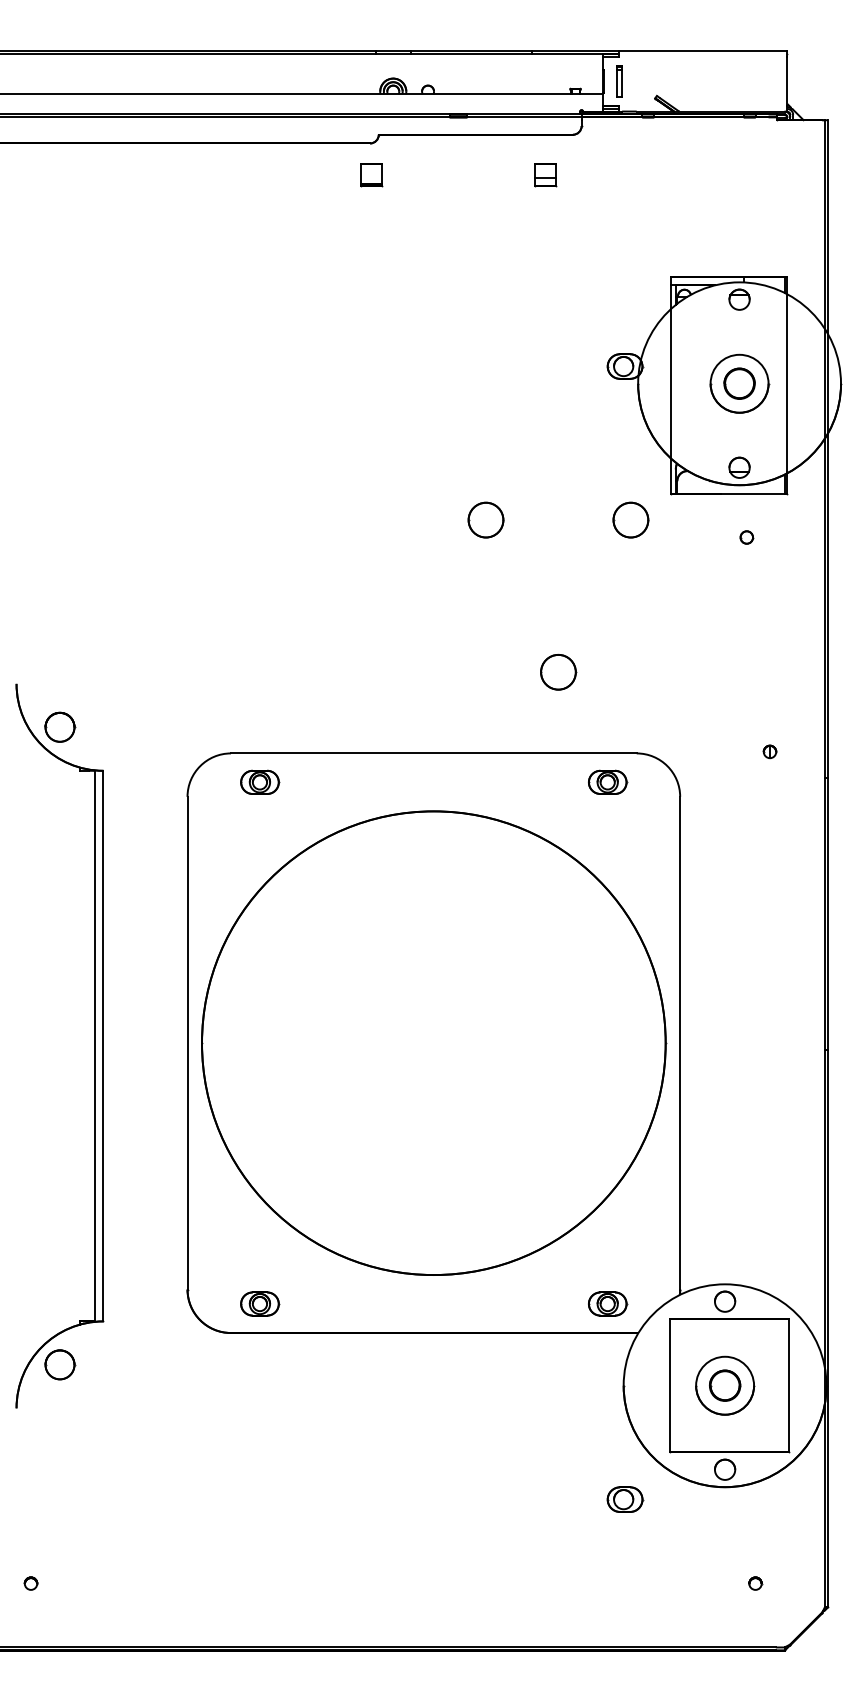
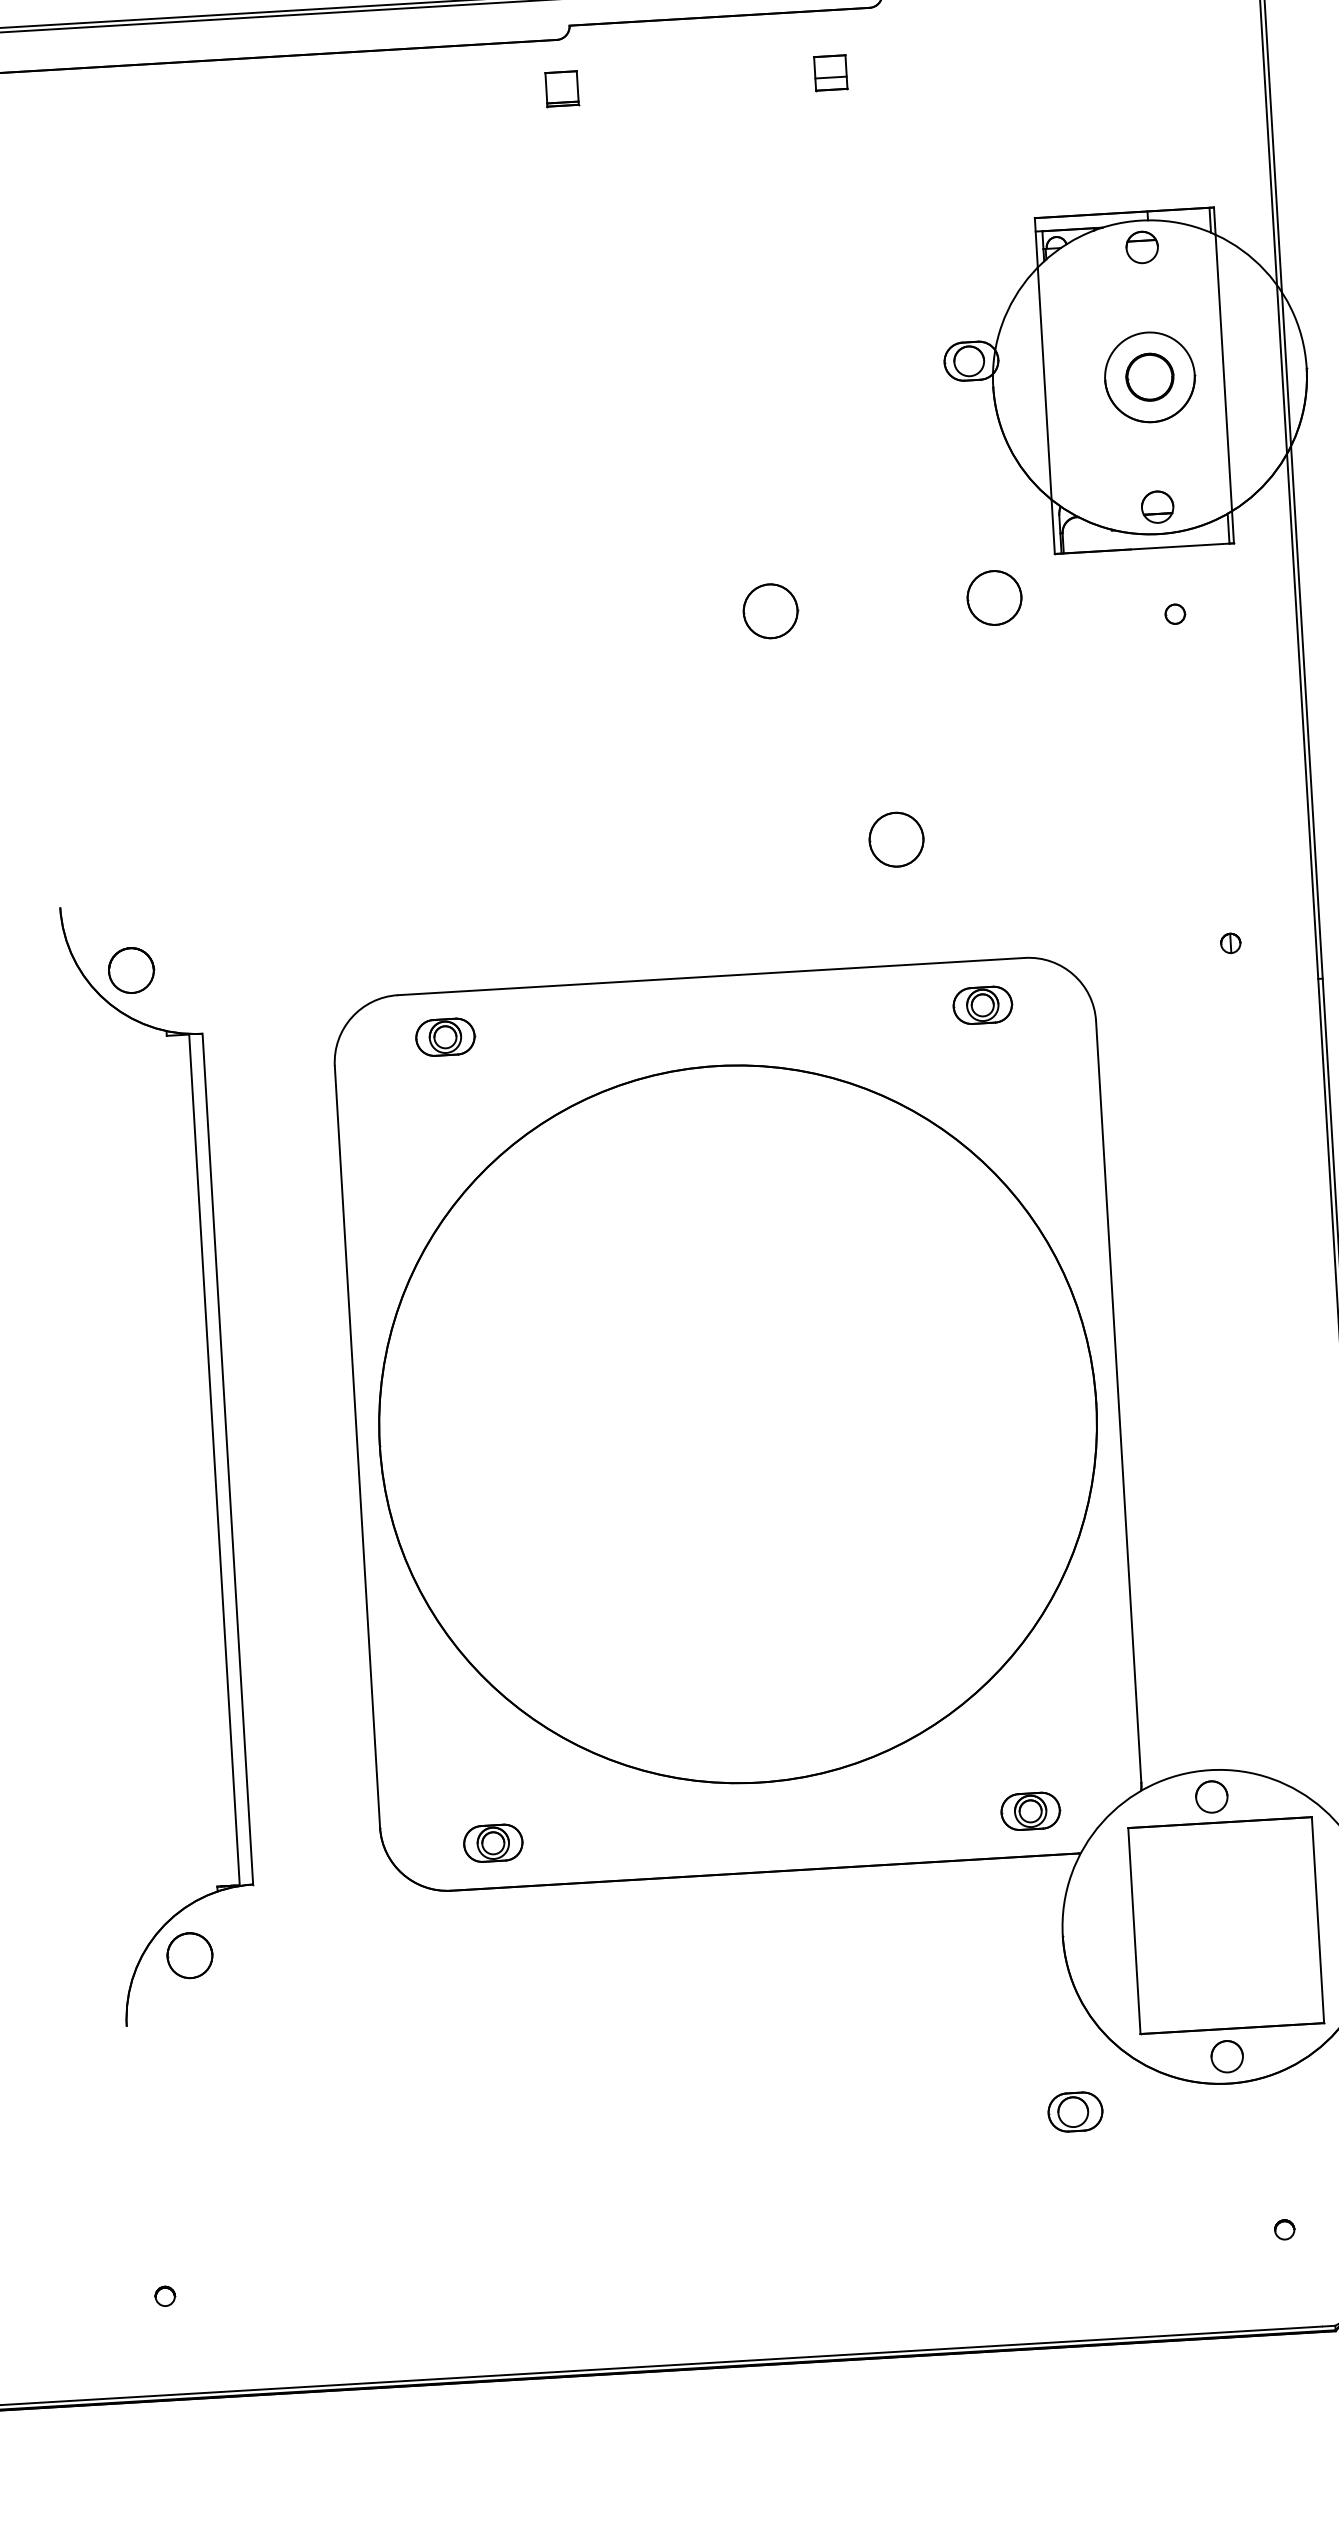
part: (725, 1385) -> (1220, 1926), removed

